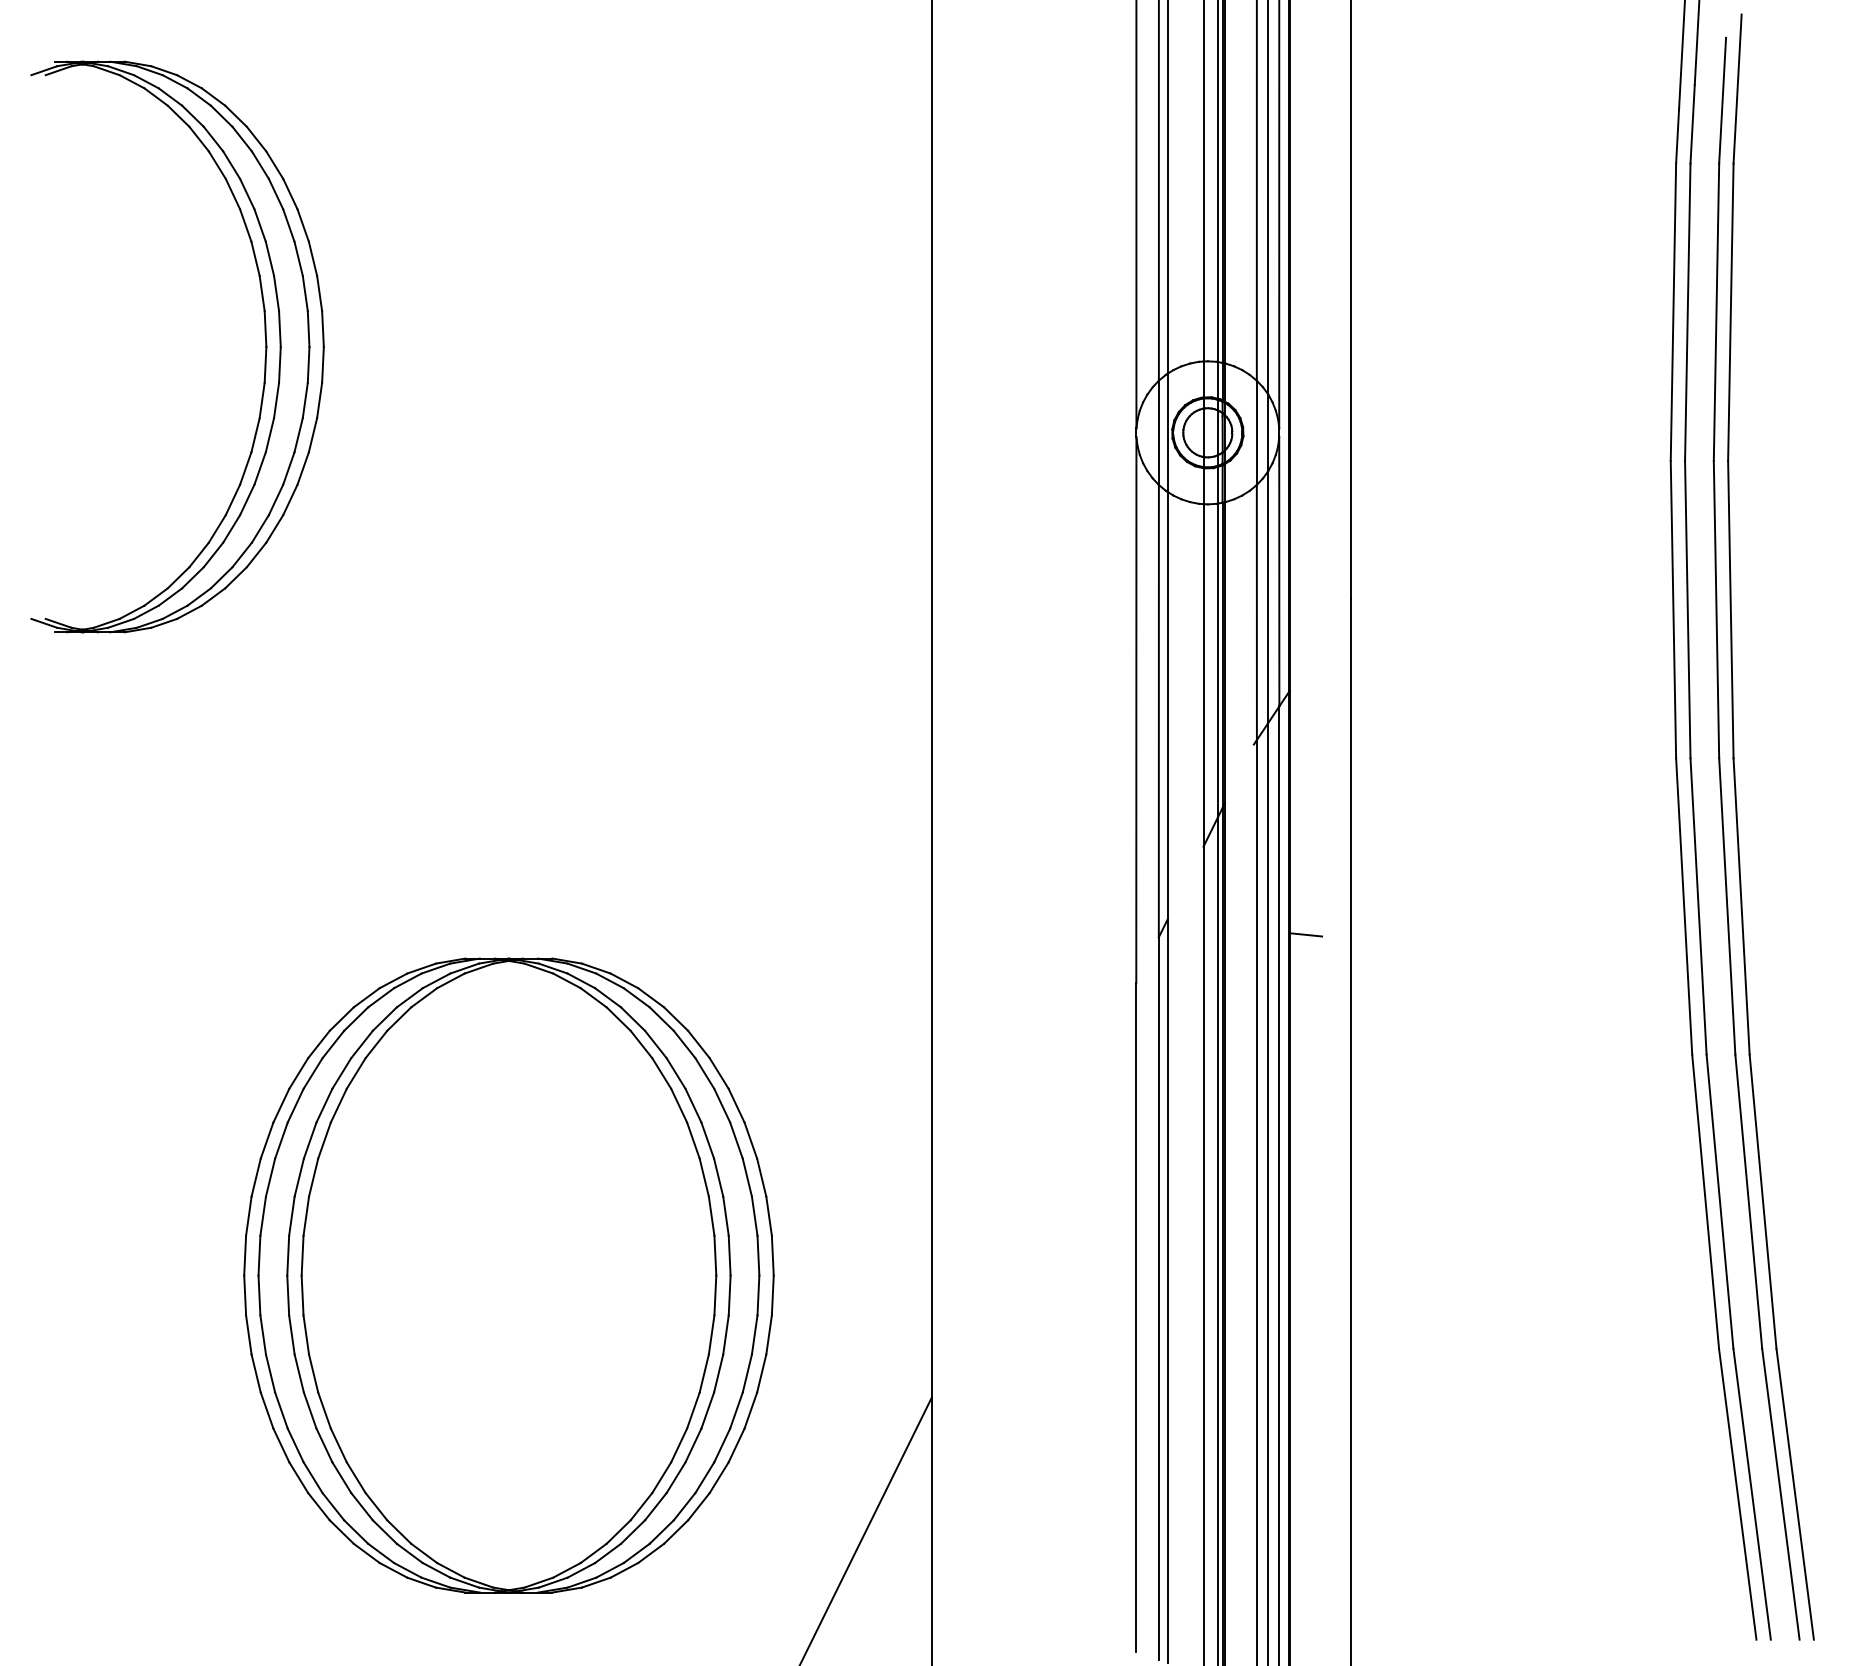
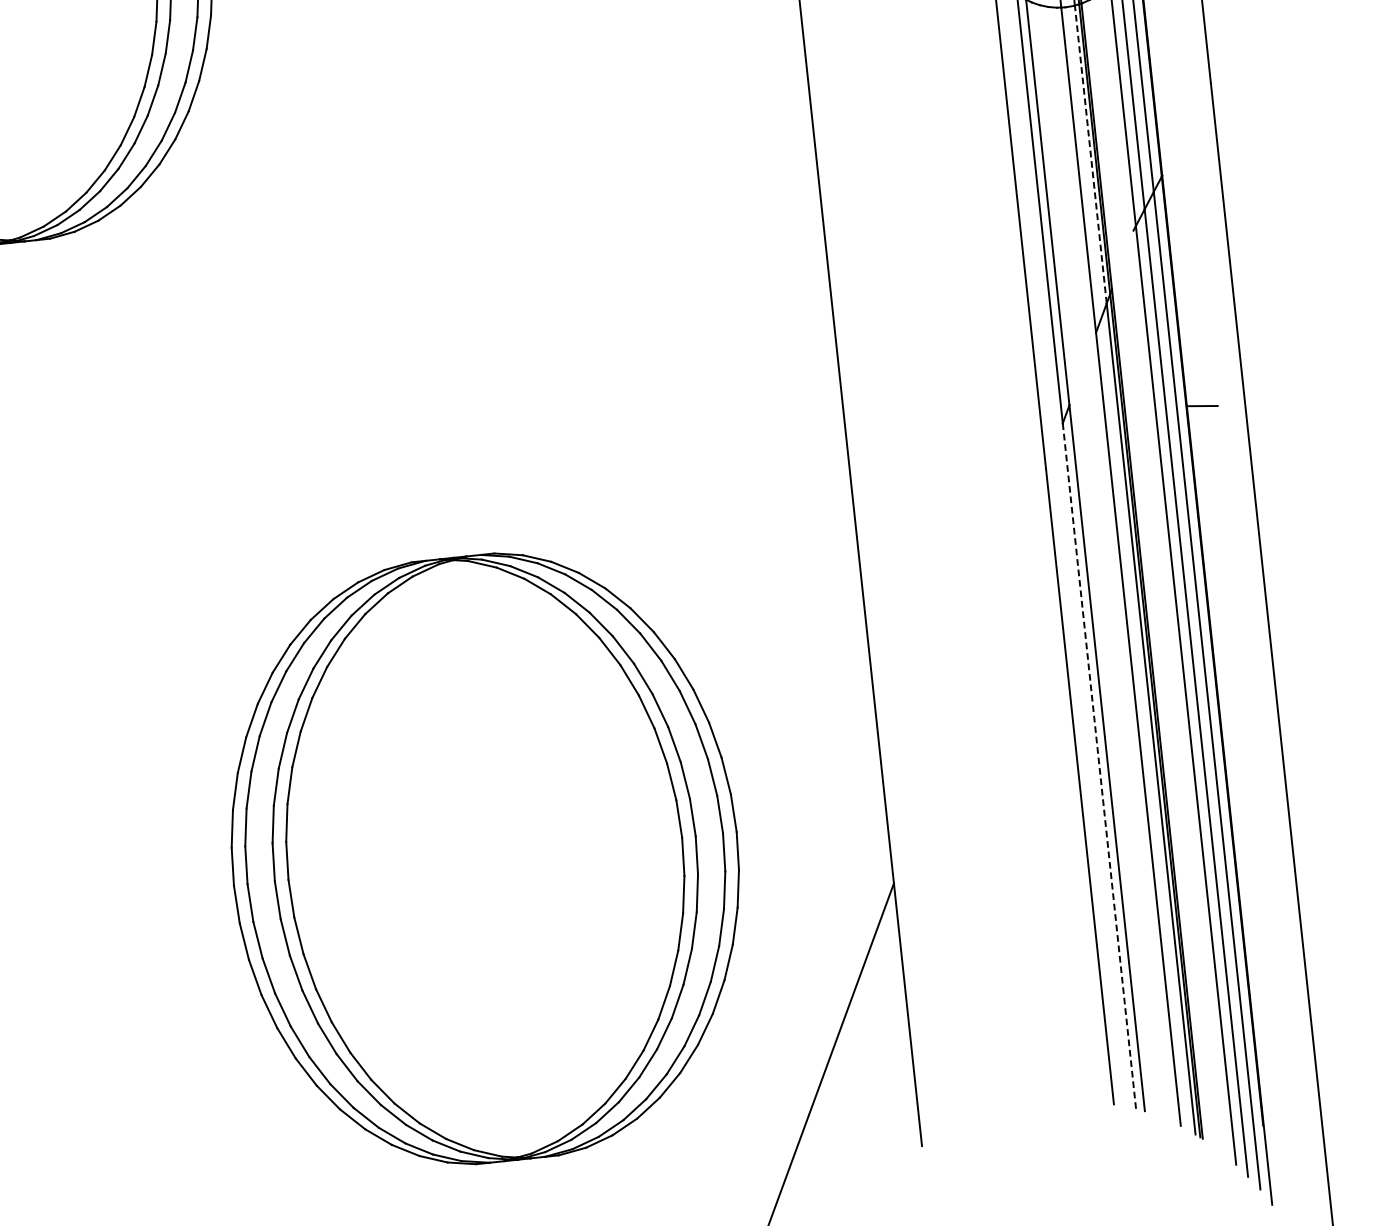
line: (1217, 660) -> (1090, 154), solid -> dashed
part: (508, 1275) -> (484, 858), moved
line: (1158, 1299) -> (1099, 767), solid -> dashed

